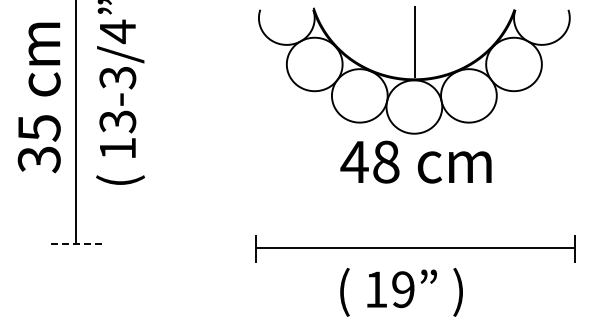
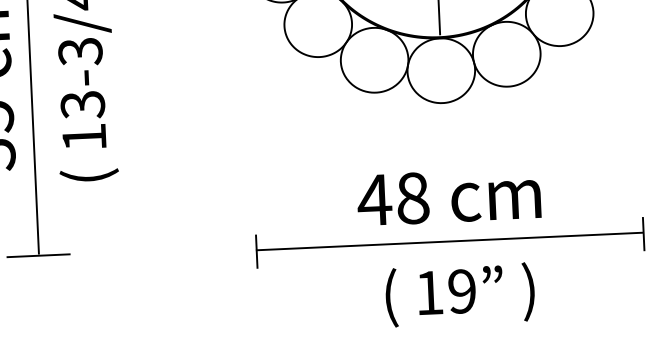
text: (415, 161) -> (448, 196), moved
line: (75, 244) -> (38, 255), dashed -> solid
text: (401, 292) -> (460, 295), moved

